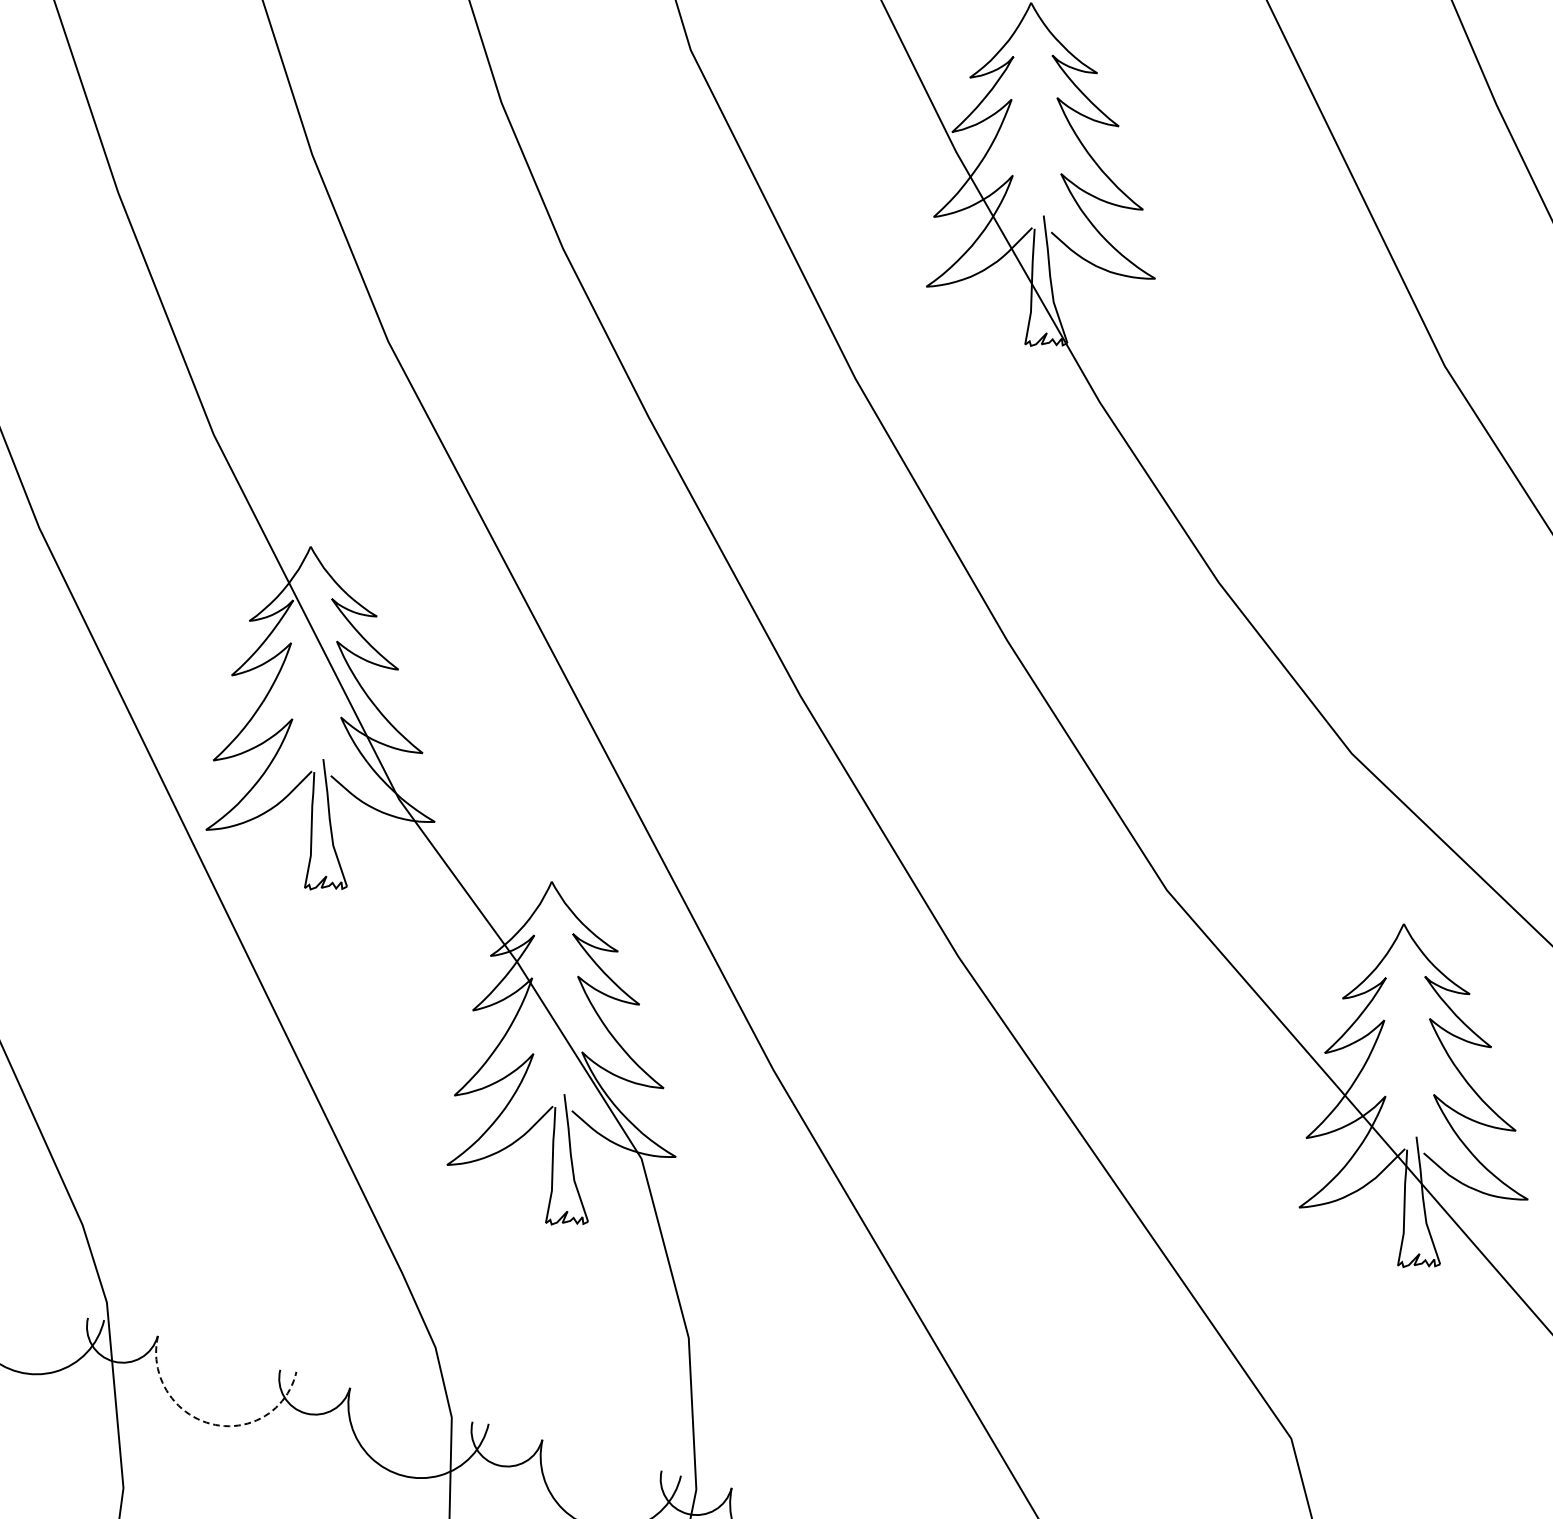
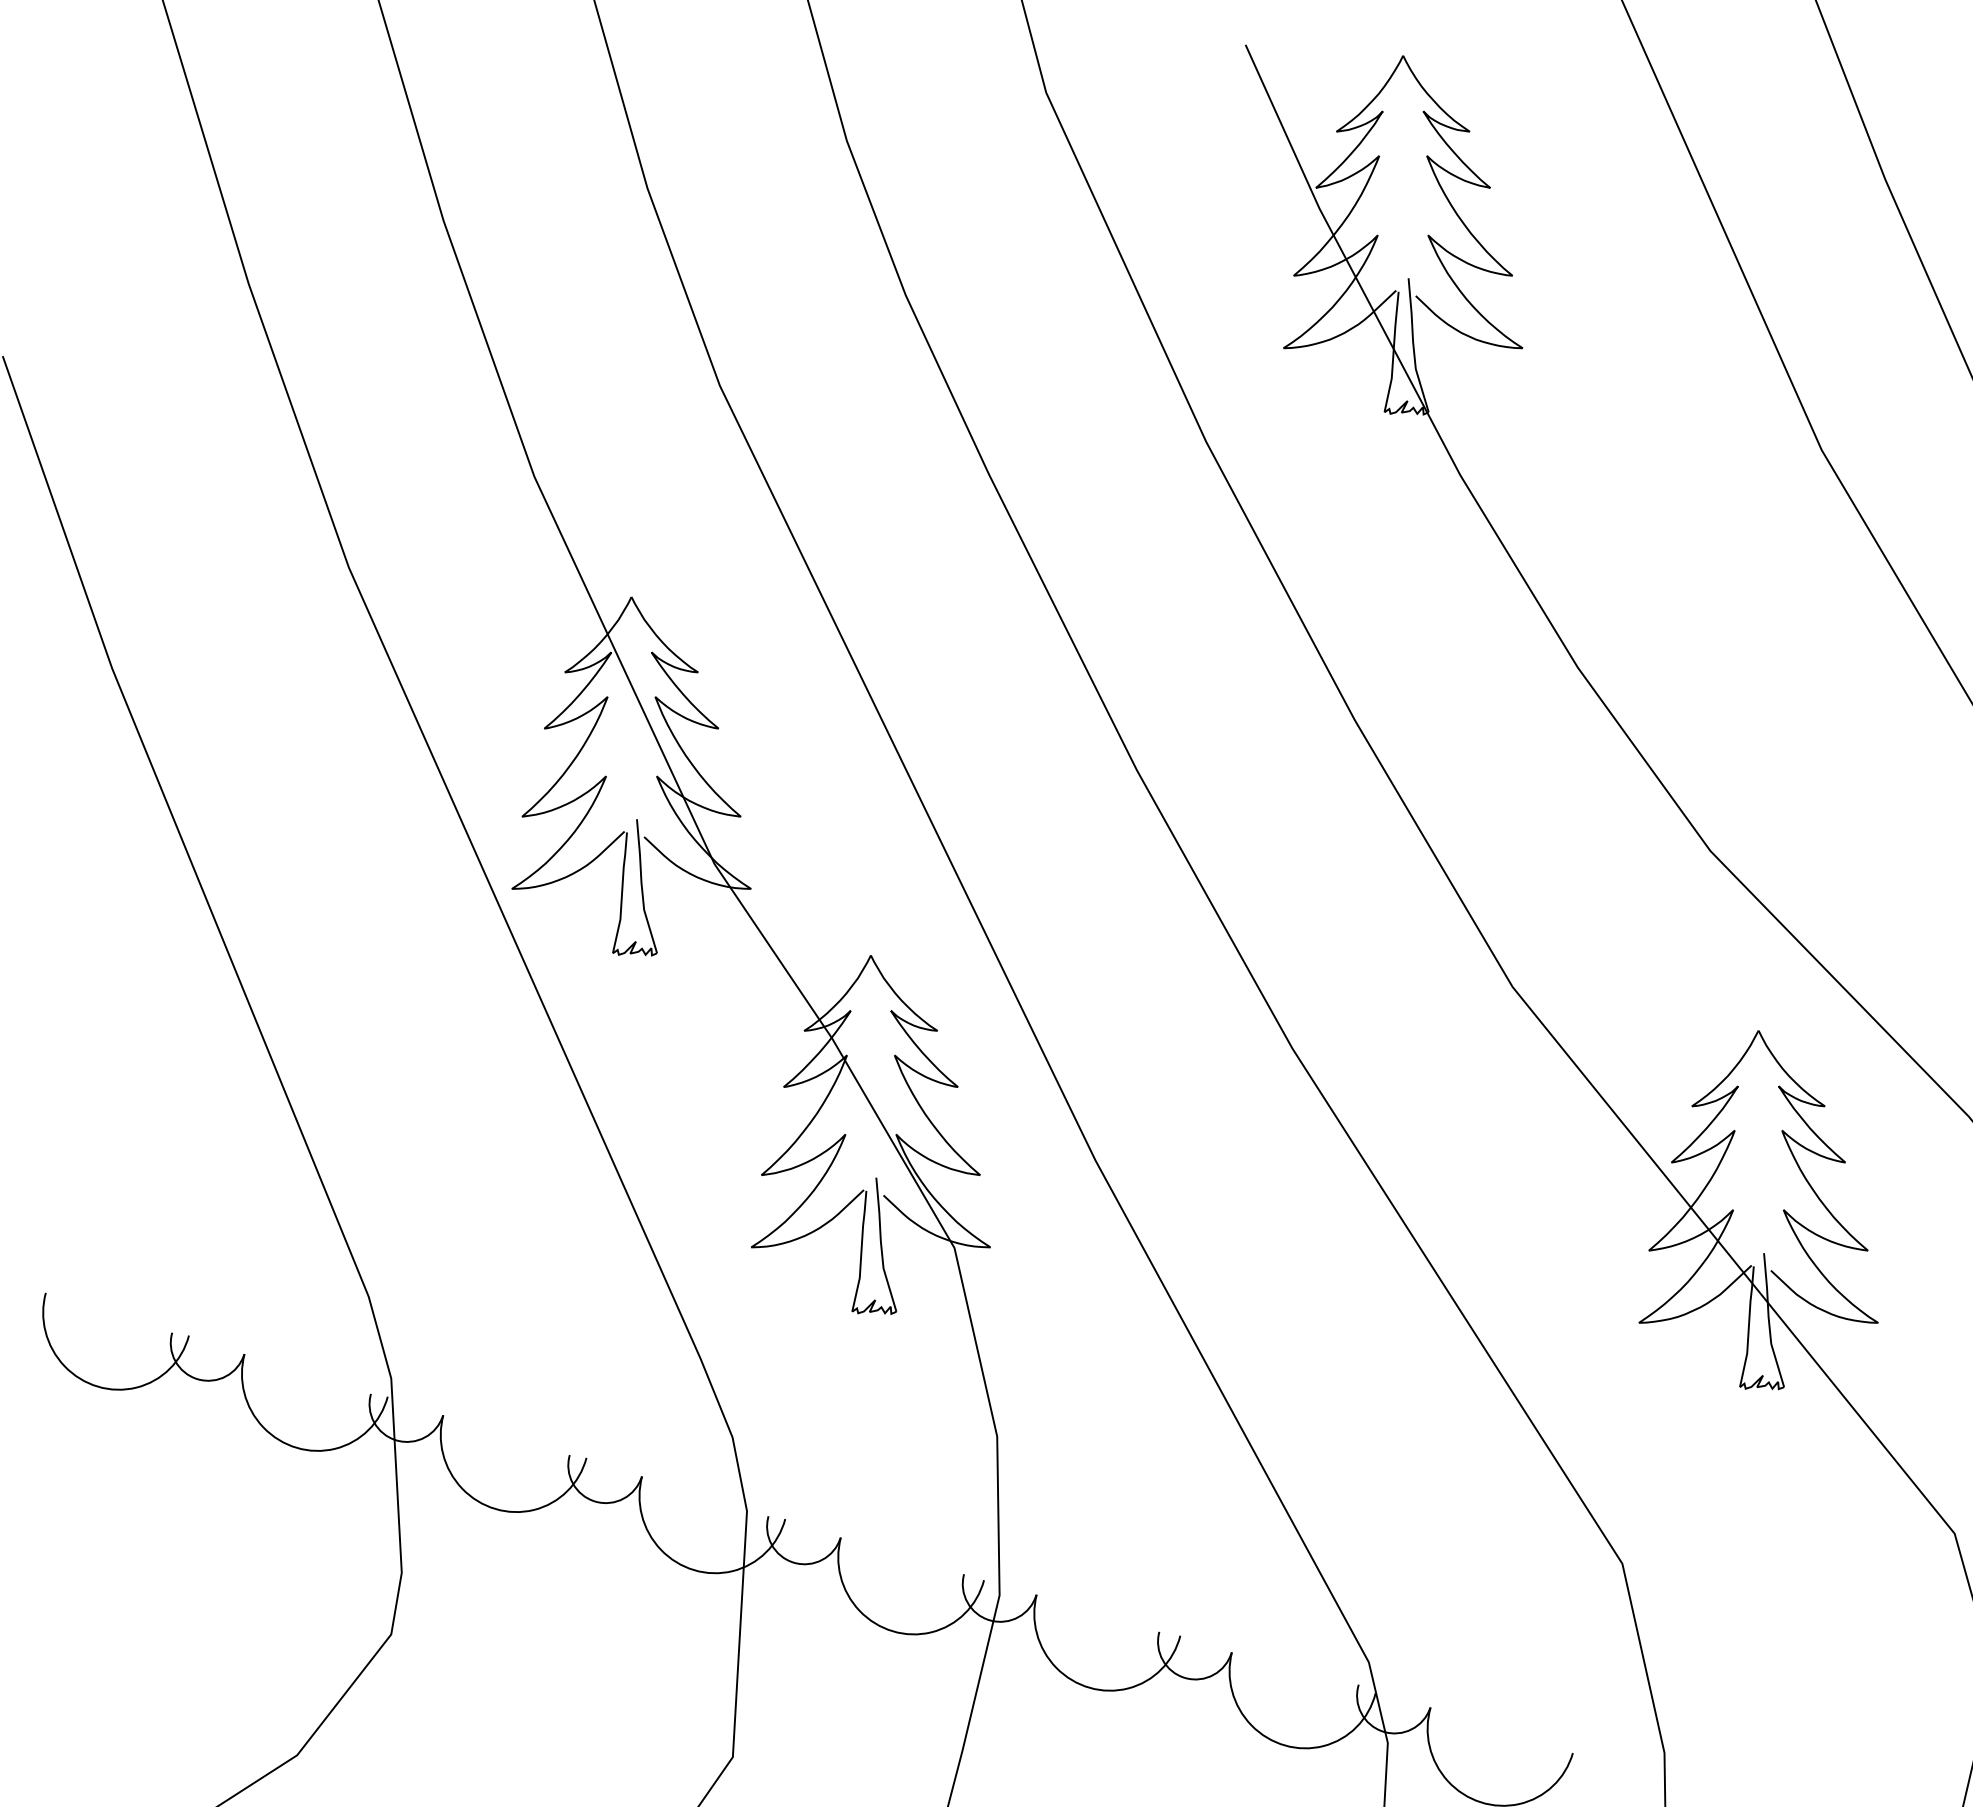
arc: (209, 1423) -> (493, 1508), dashed -> solid

